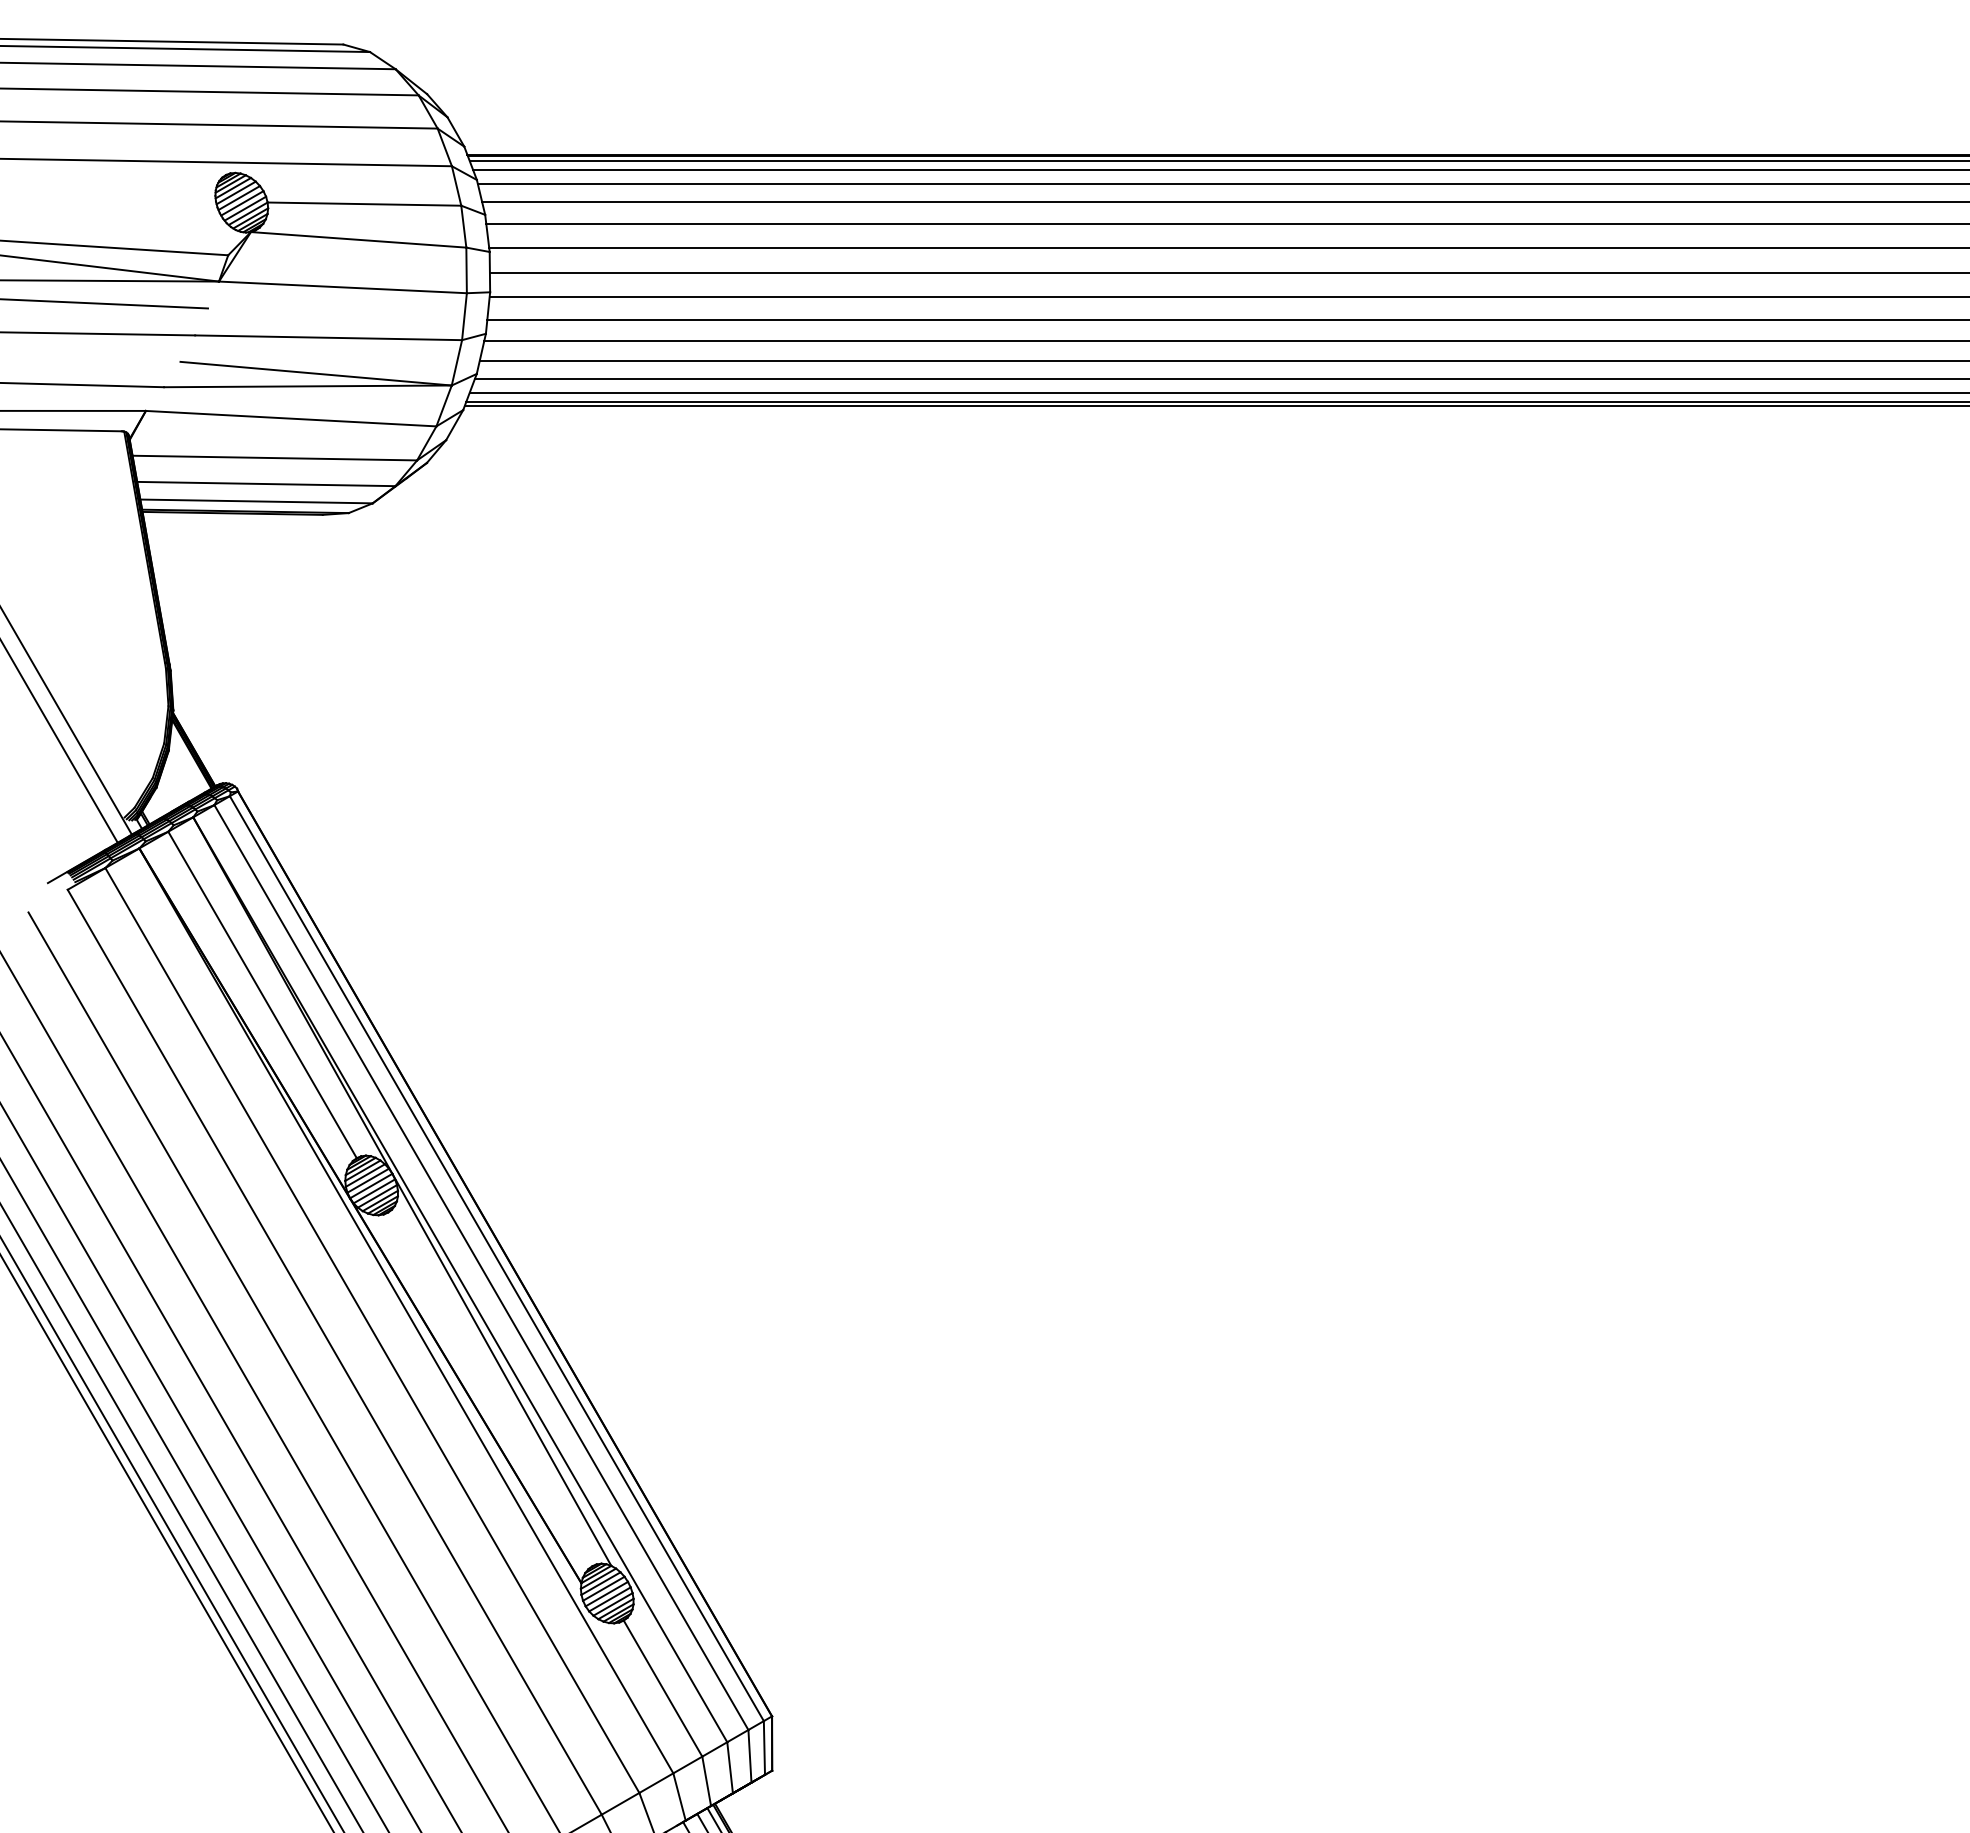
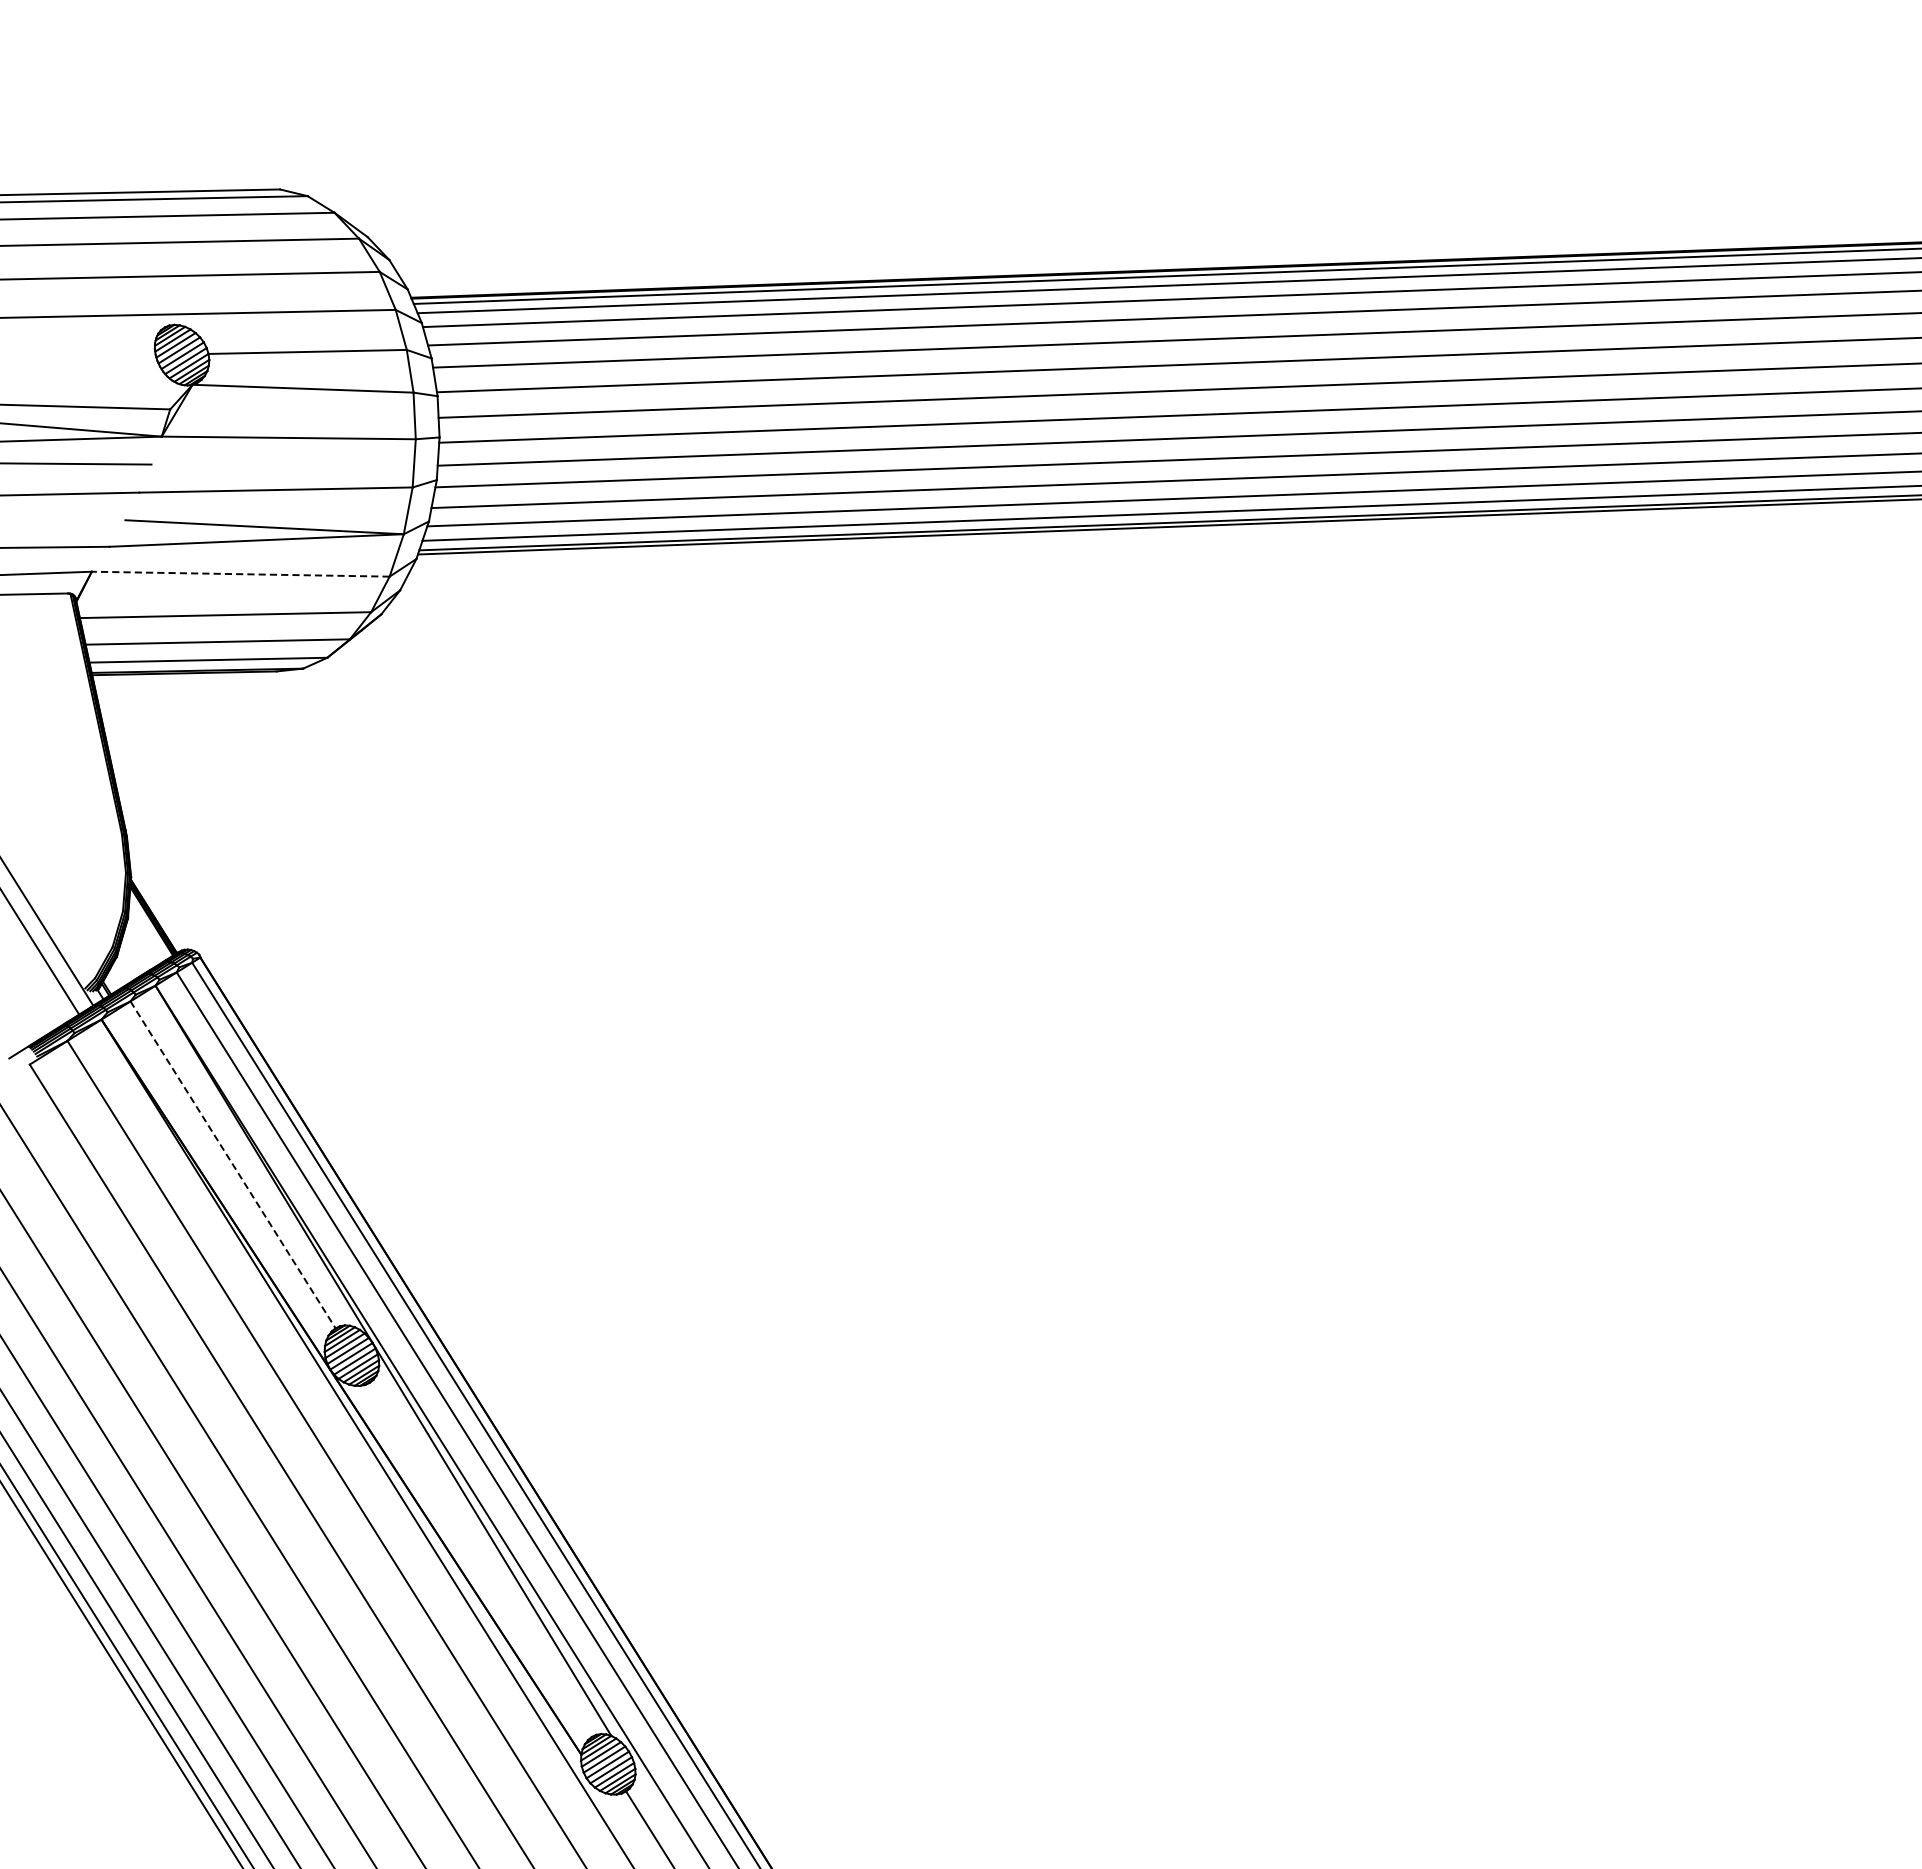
line: (290, 418) -> (240, 574), solid -> dashed
line: (262, 995) -> (233, 1165), solid -> dashed

